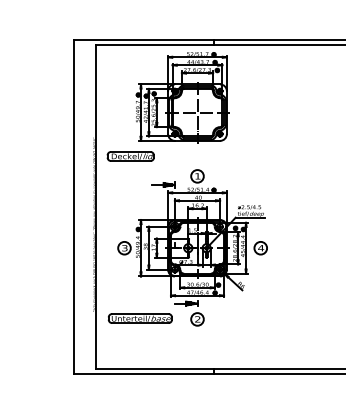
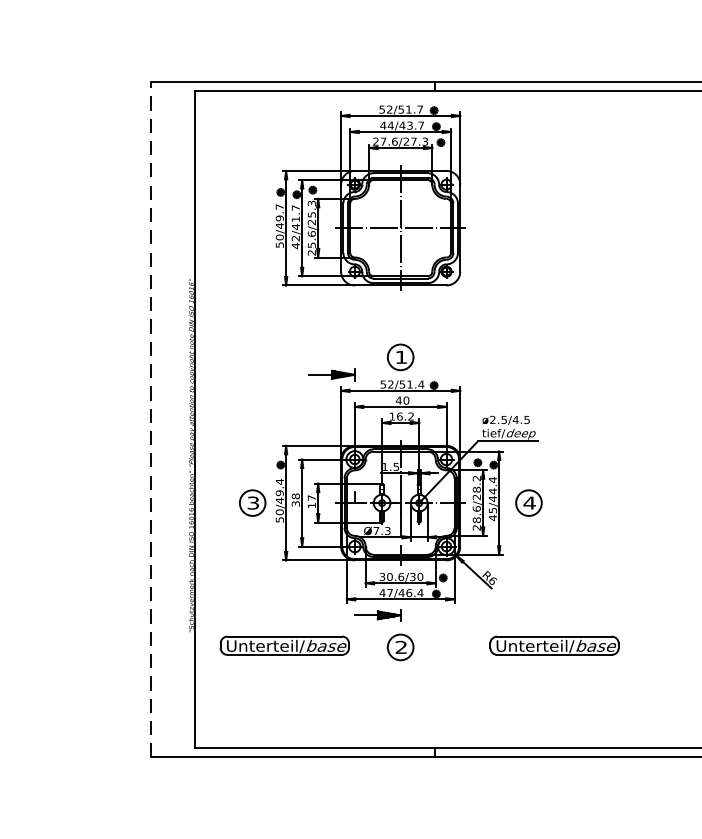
part: (130, 156) -> (264, 317), removed
line: (74, 207) -> (151, 420), solid -> dashed
part: (272, 318) -> (552, 645), added

